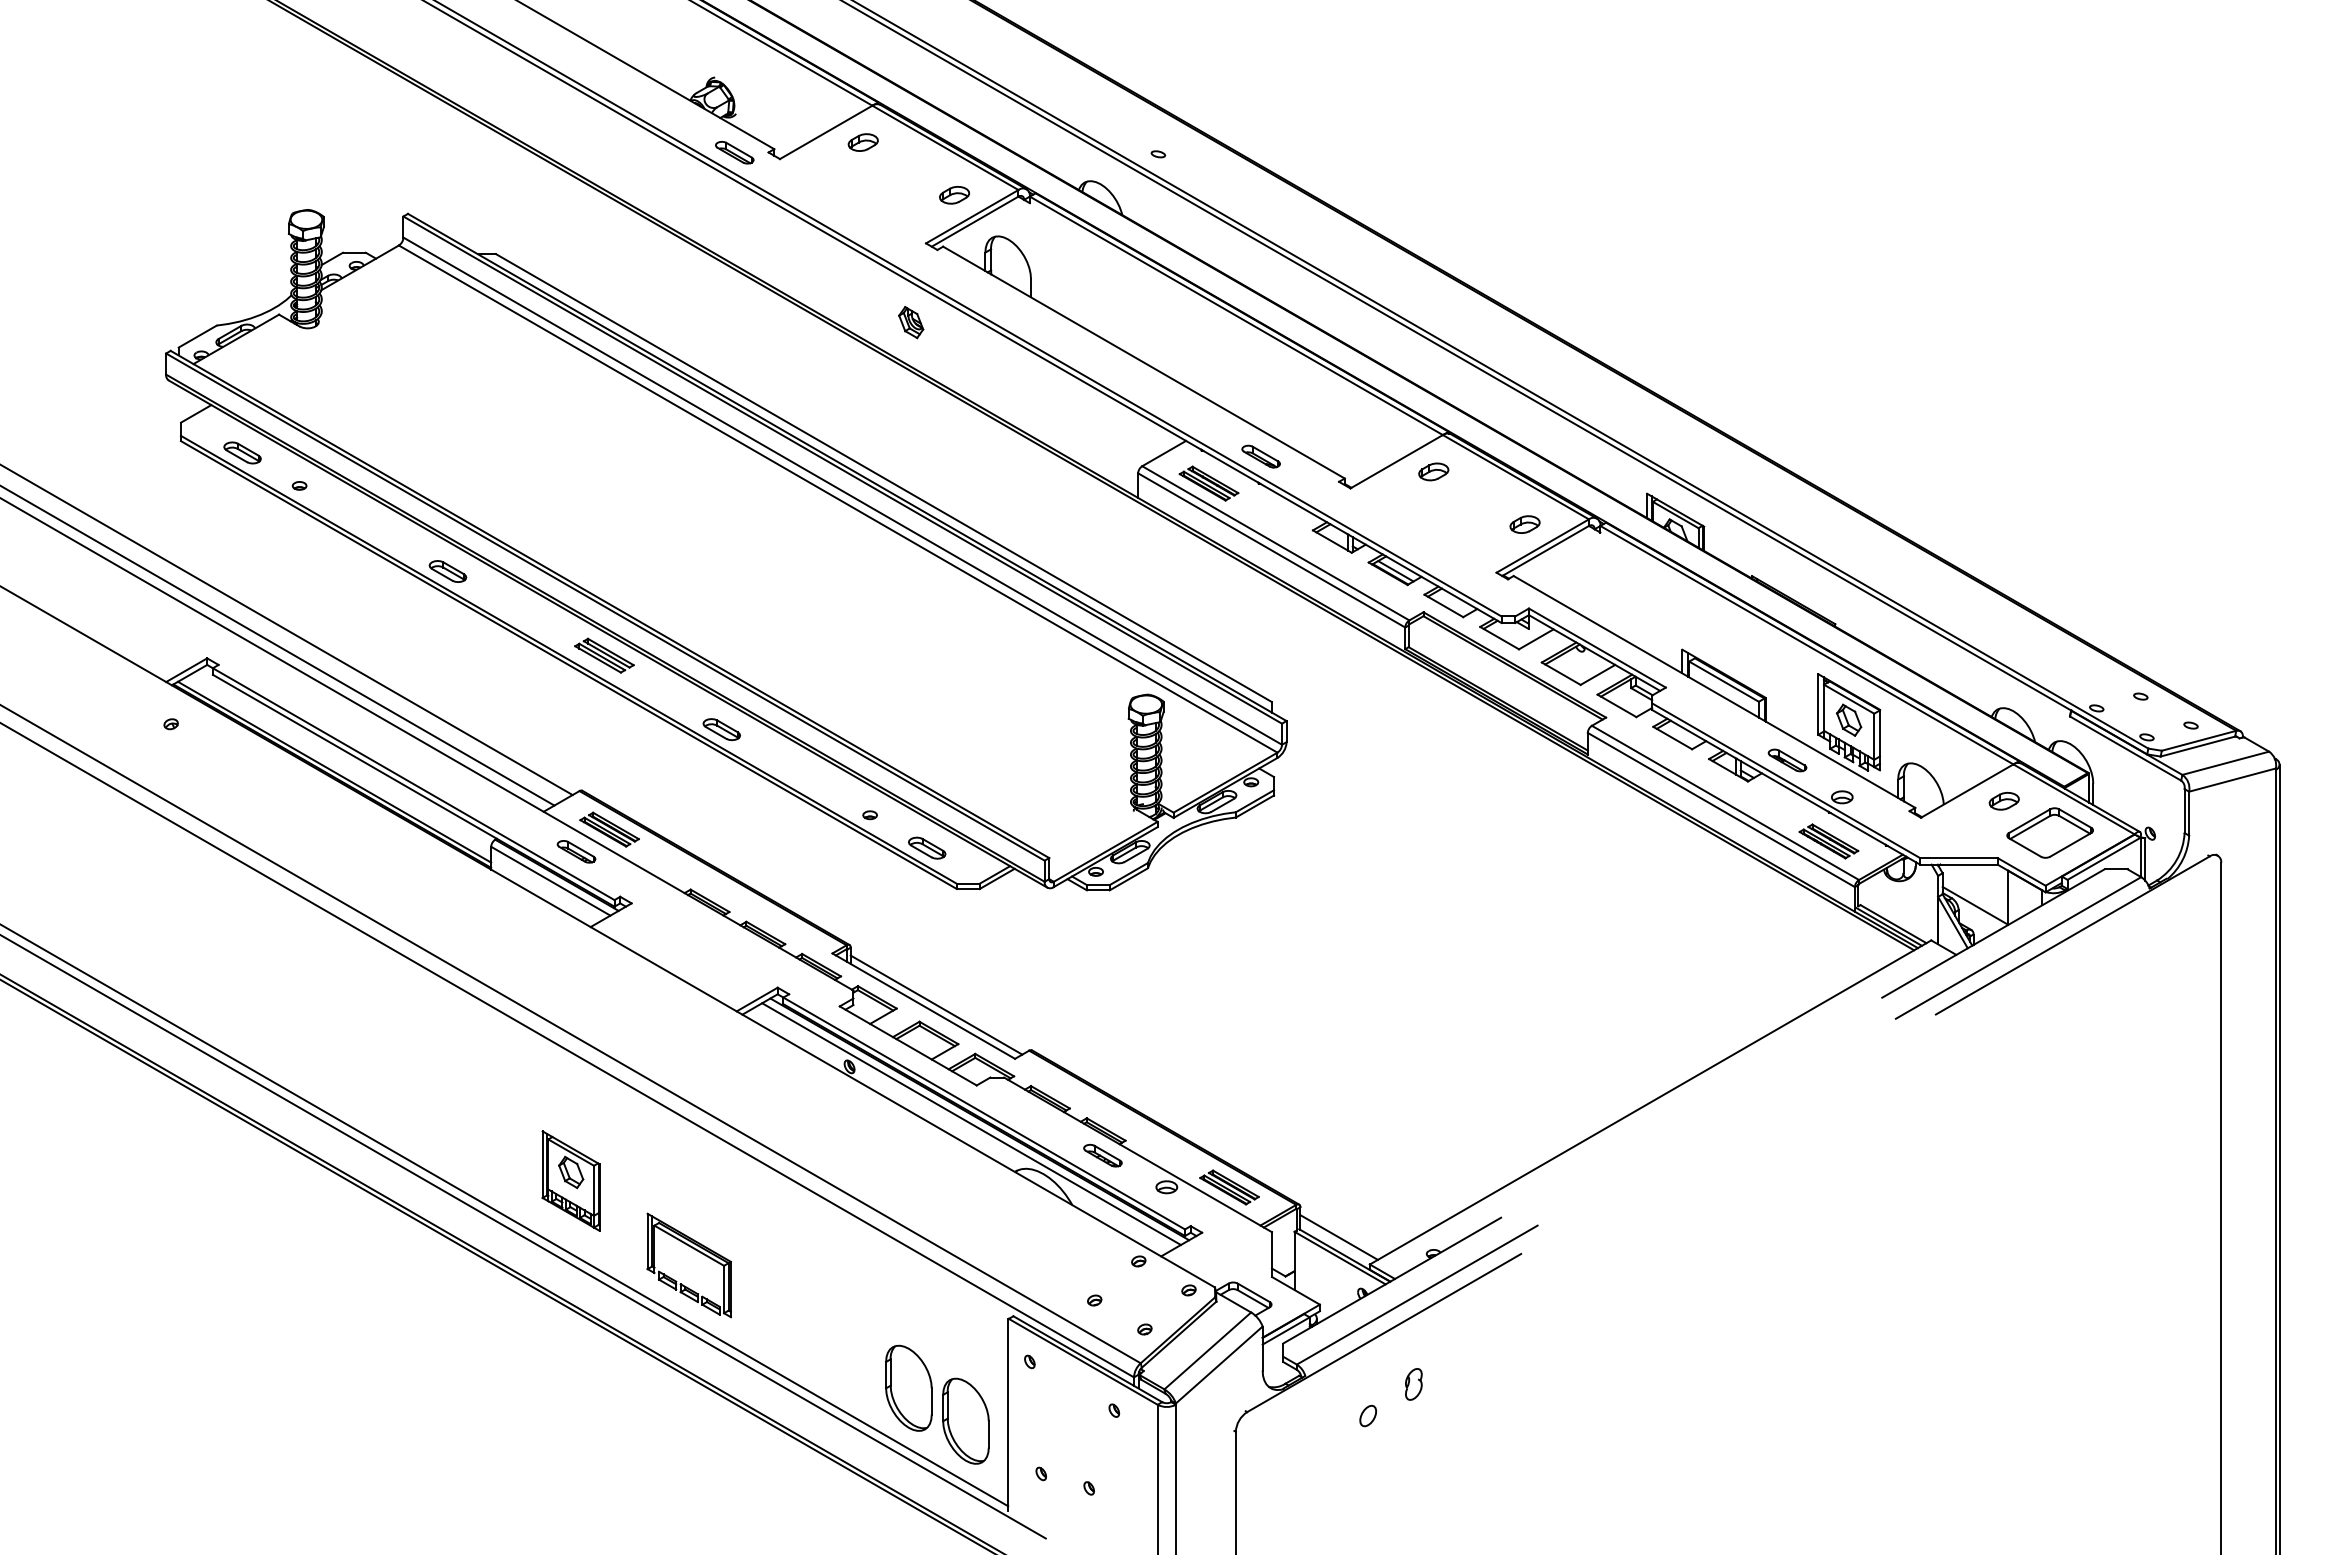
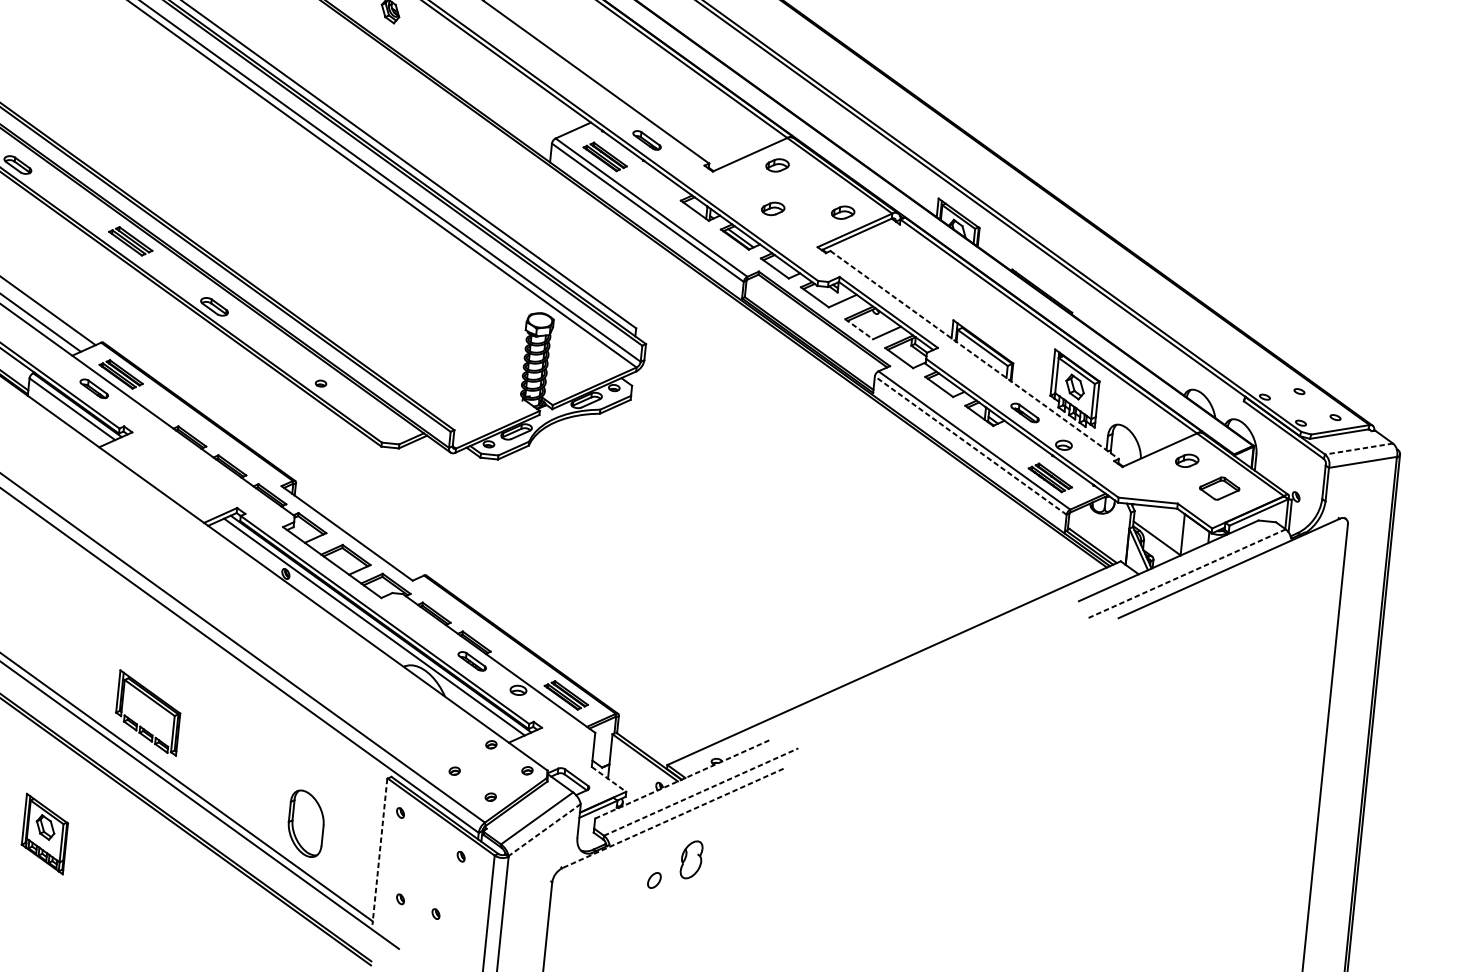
part: (1433, 528) -> (772, 208), added
line: (1561, 673) -> (859, 329), solid -> dashed
line: (1714, 691) -> (974, 354), solid -> dashed
line: (2225, 763) -> (1358, 449), solid -> dashed
line: (1720, 809) -> (970, 445), solid -> dashed
part: (2049, 832) -> (1219, 488), size x0.6
part: (927, 847) -> (362, 412), removed
line: (2018, 947) -> (1186, 573), solid -> dashed
line: (936, 1004) -> (357, 533), removed
part: (570, 1180) -> (44, 833), moved
line: (1338, 1237) -> (645, 742), removed
line: (1392, 1280) -> (683, 779), solid -> dashed
line: (1295, 1290) -> (608, 779), solid -> dashed
line: (1417, 1295) -> (701, 792), solid -> dashed
line: (1383, 1333) -> (672, 818), solid -> dashed
line: (1219, 1365) -> (544, 830), solid -> dashed
part: (1413, 1384) -> (691, 859), size x1.6
line: (1008, 1415) -> (380, 852), solid -> dashed
part: (965, 1420) -> (346, 852), removed

